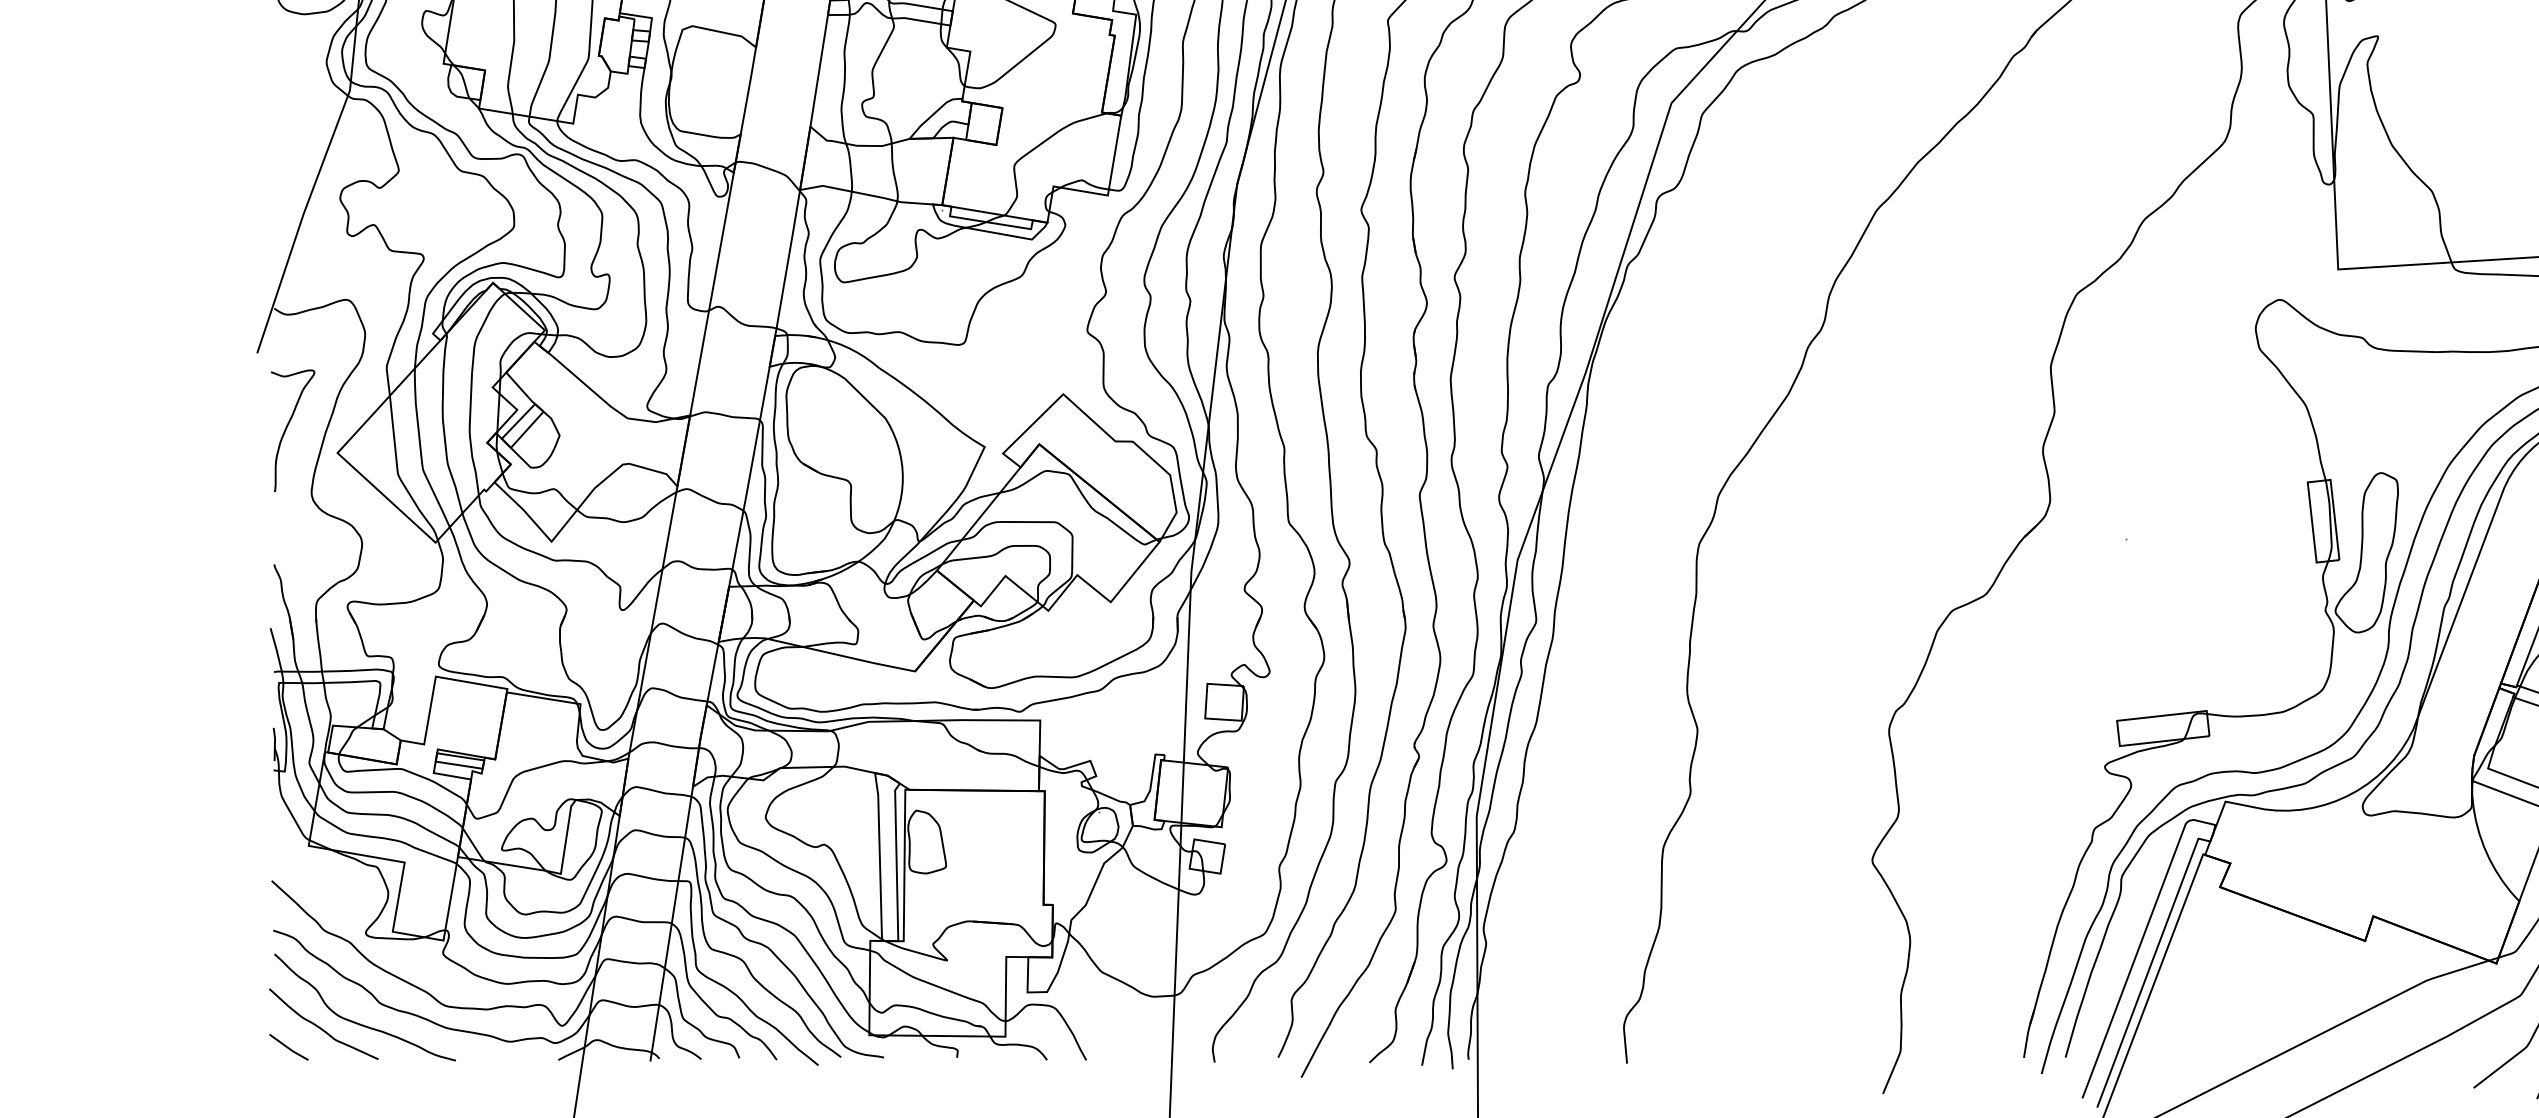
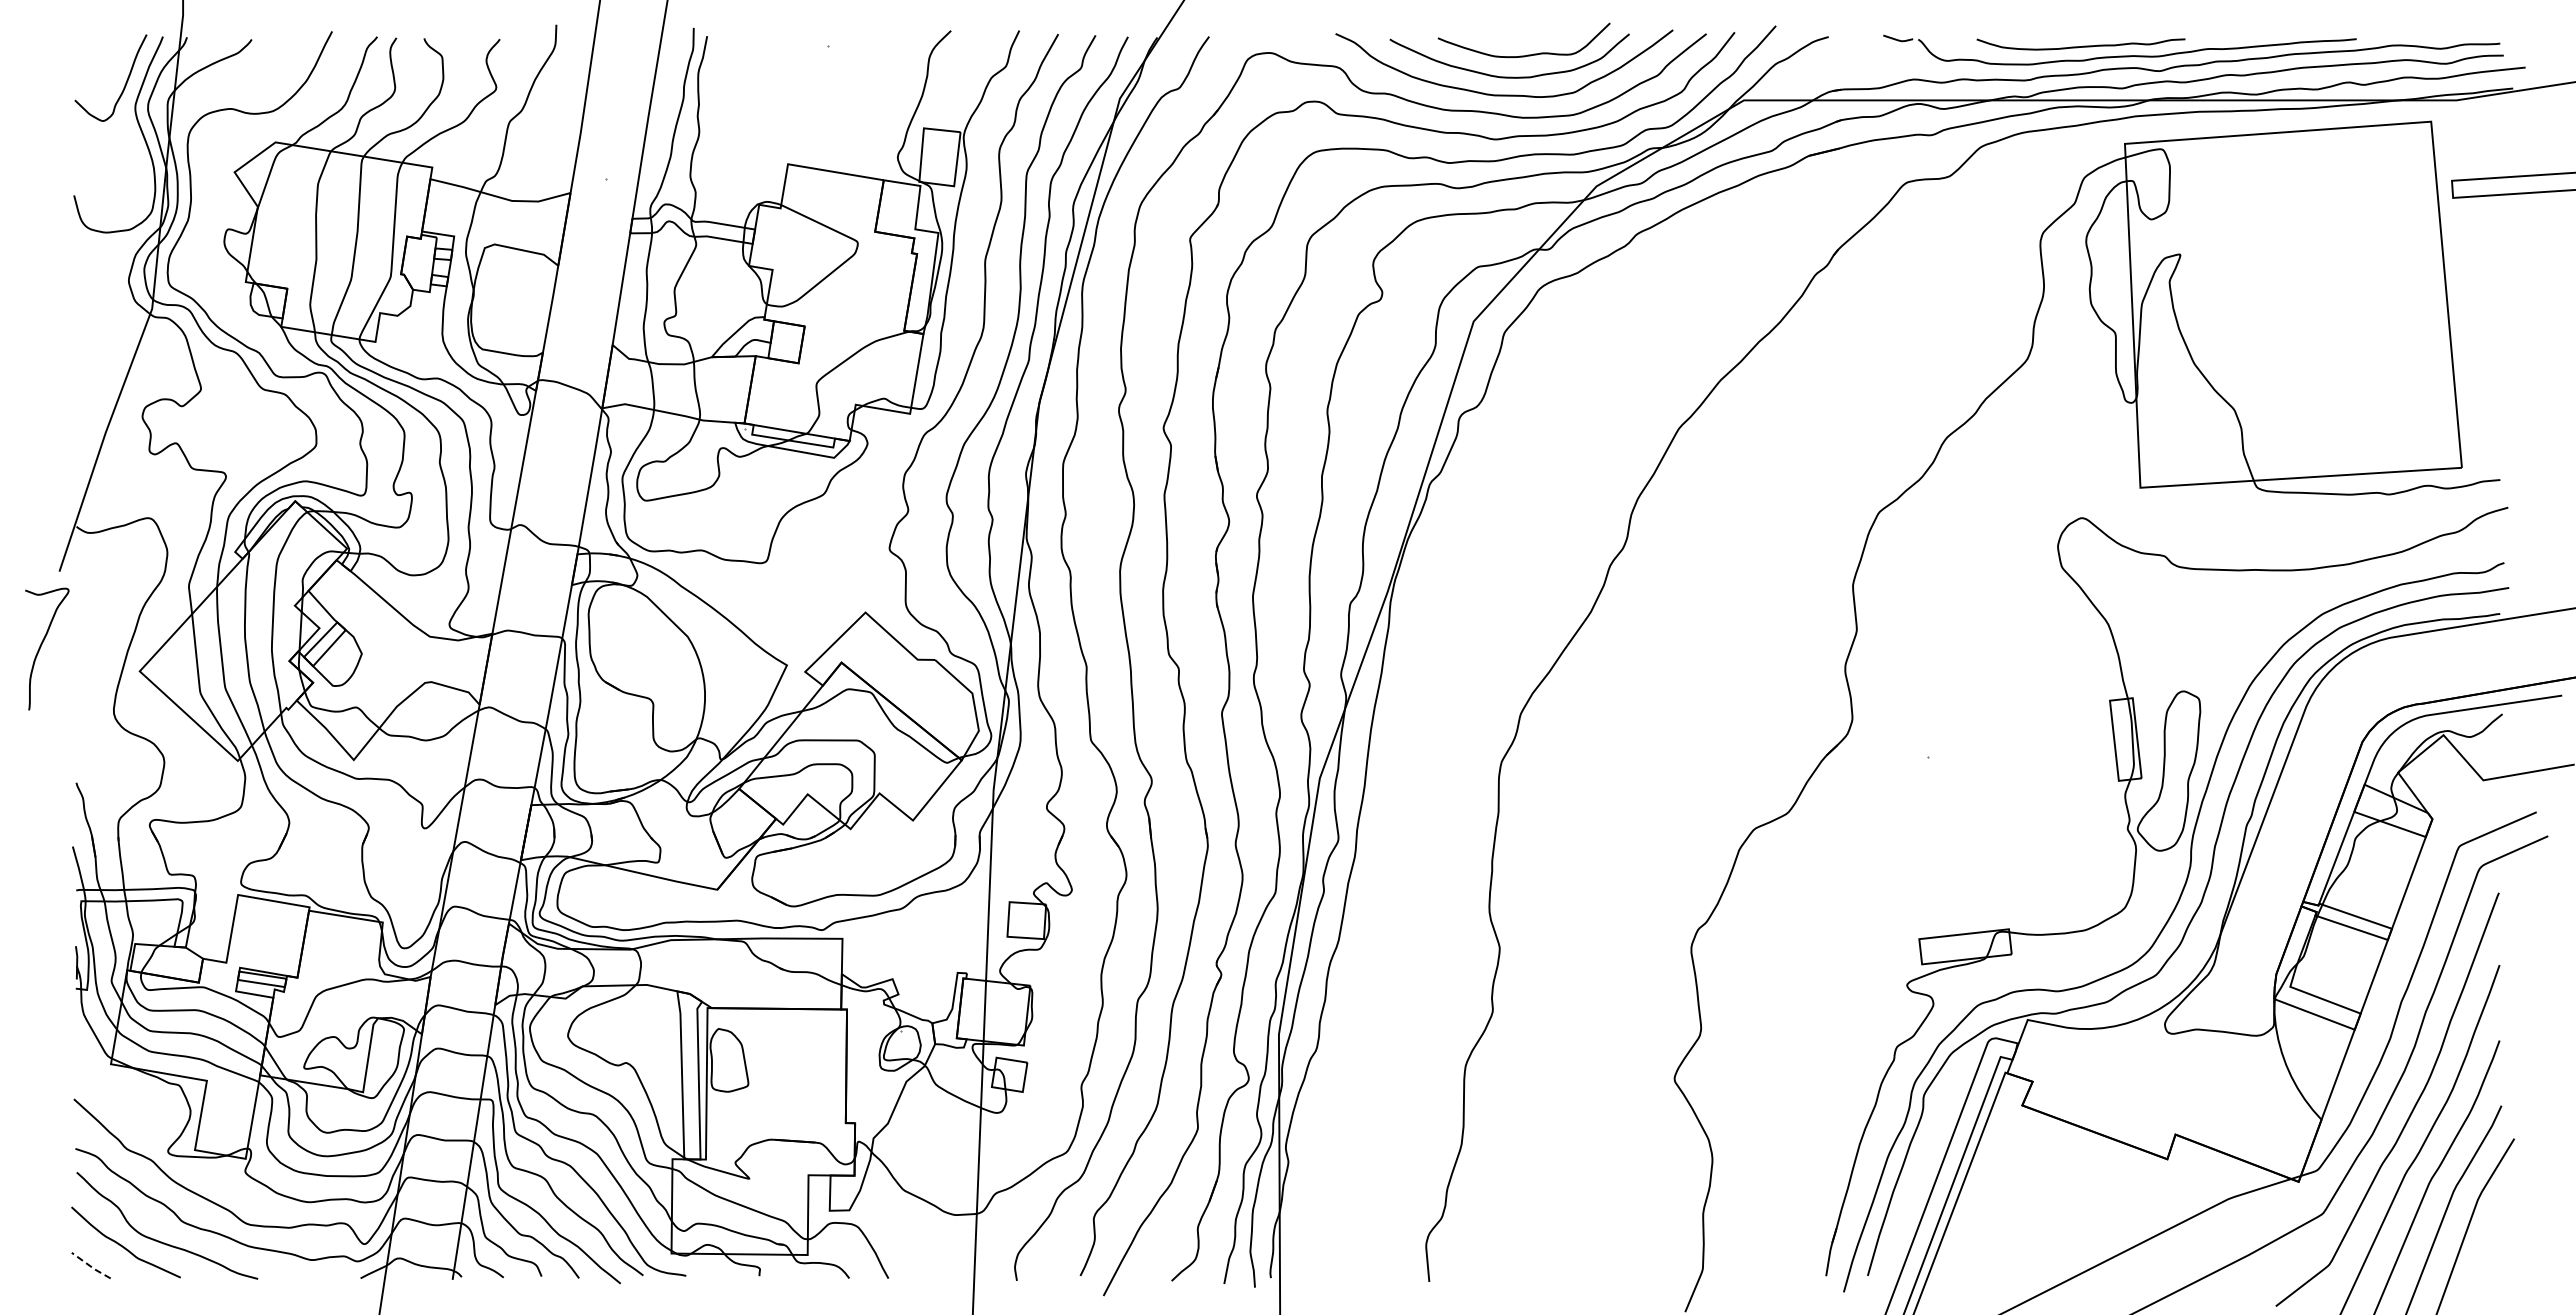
curve: (287, 429) -> (41, 647), moved
line: (288, 1048) -> (90, 1266), solid -> dashed

